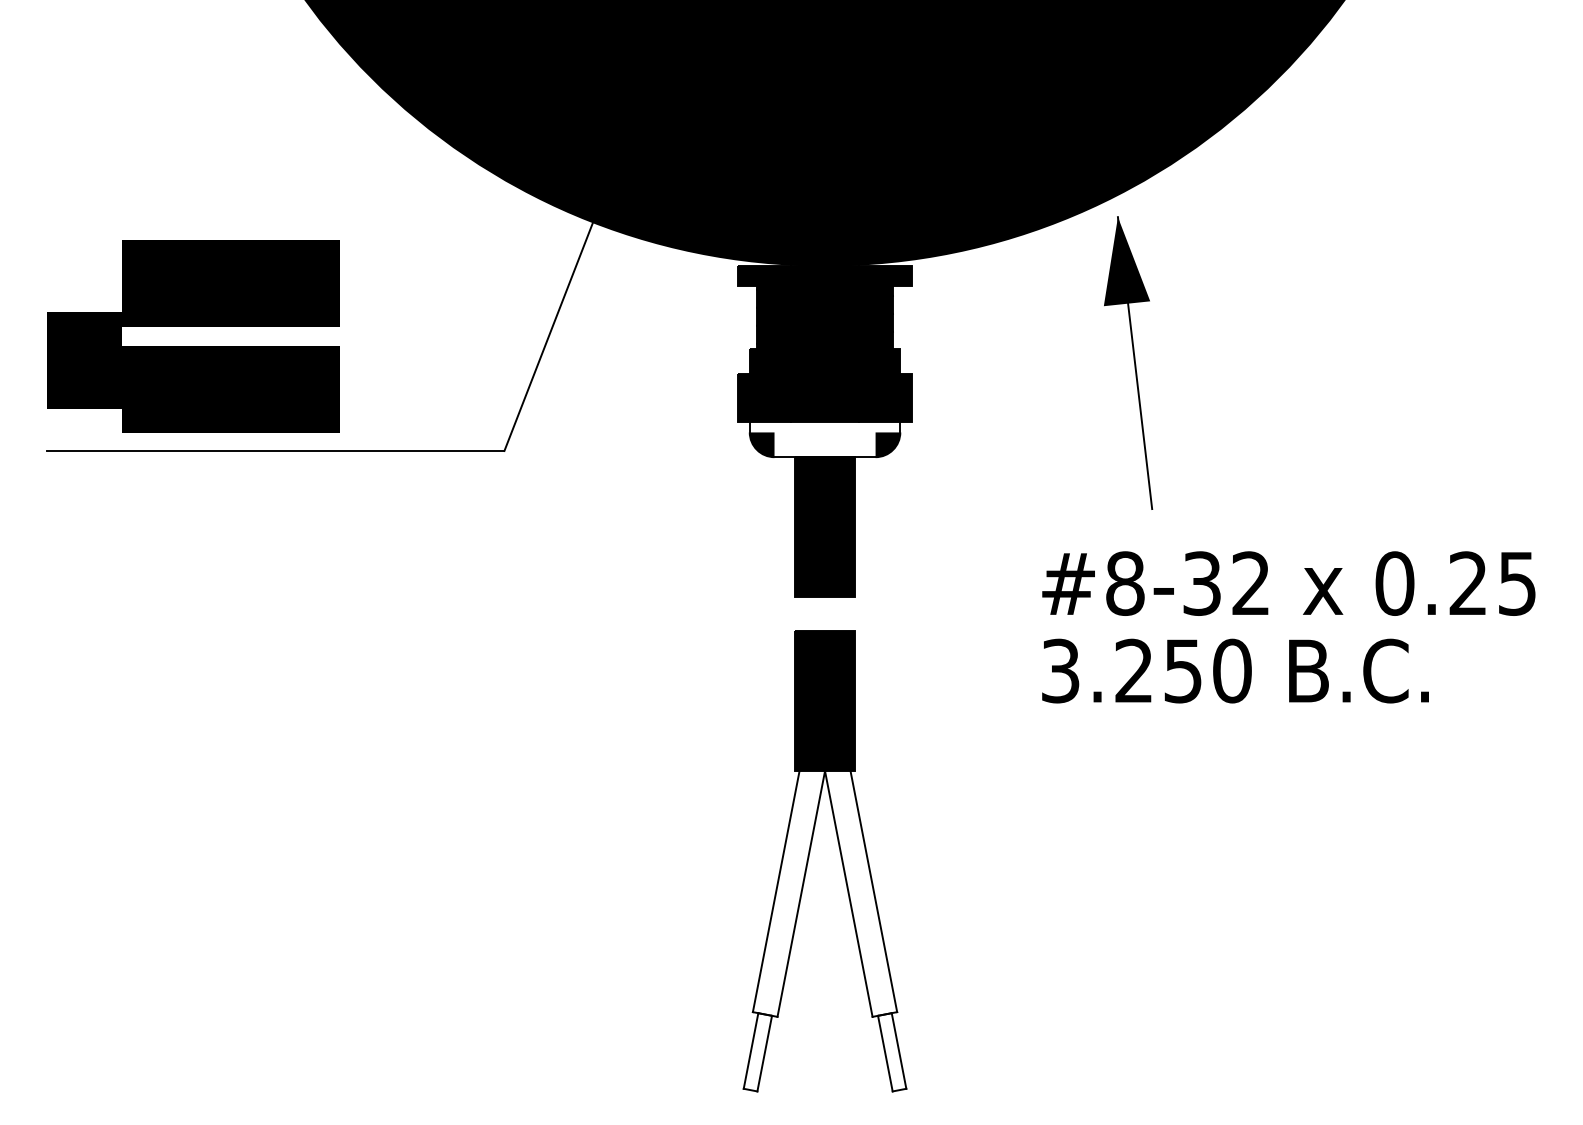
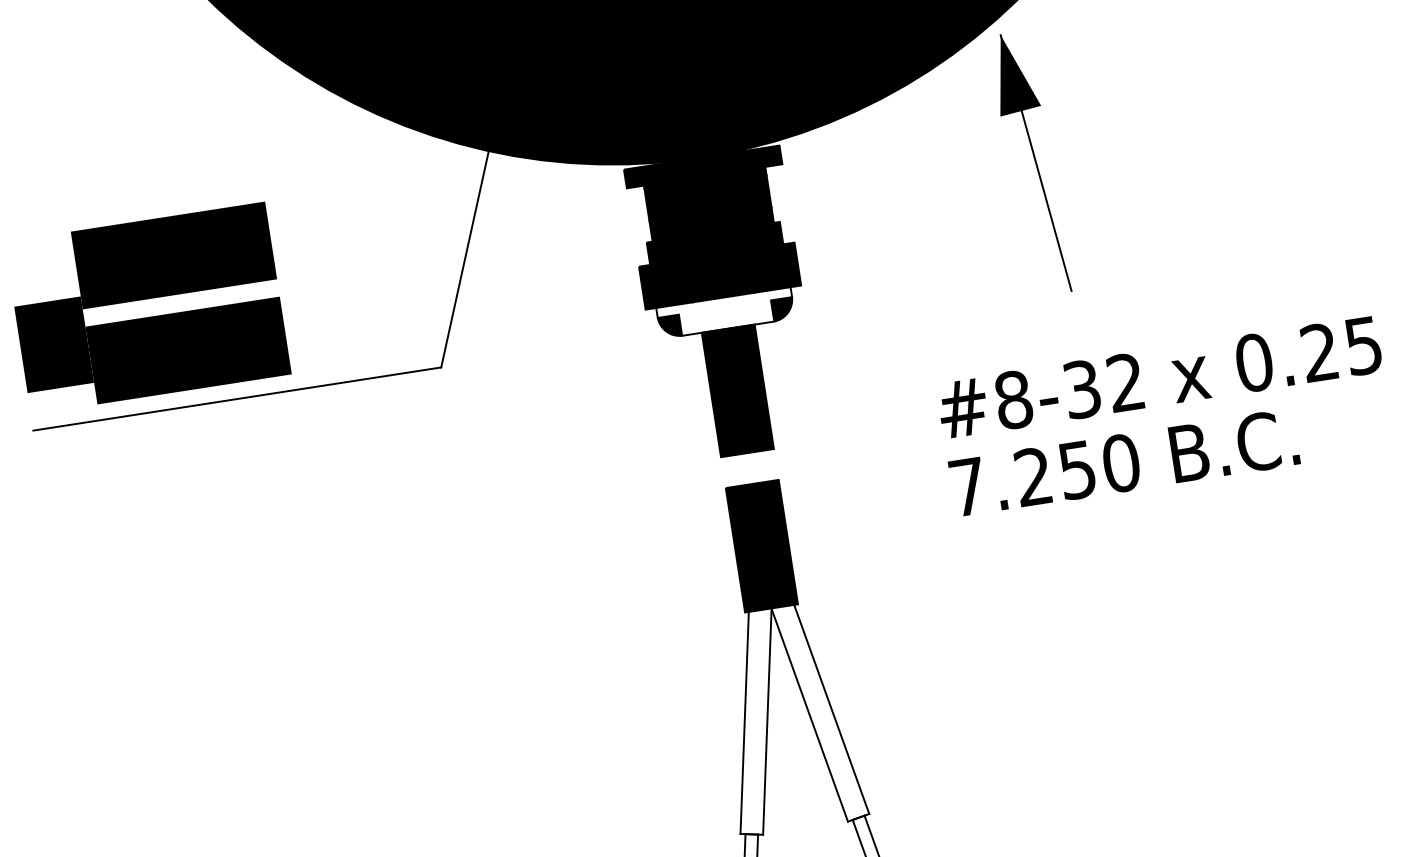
part: (1128, 362) -> (1030, 163), moved
text: (1060, 670) -> (967, 486), 3.250 -> 7.250

